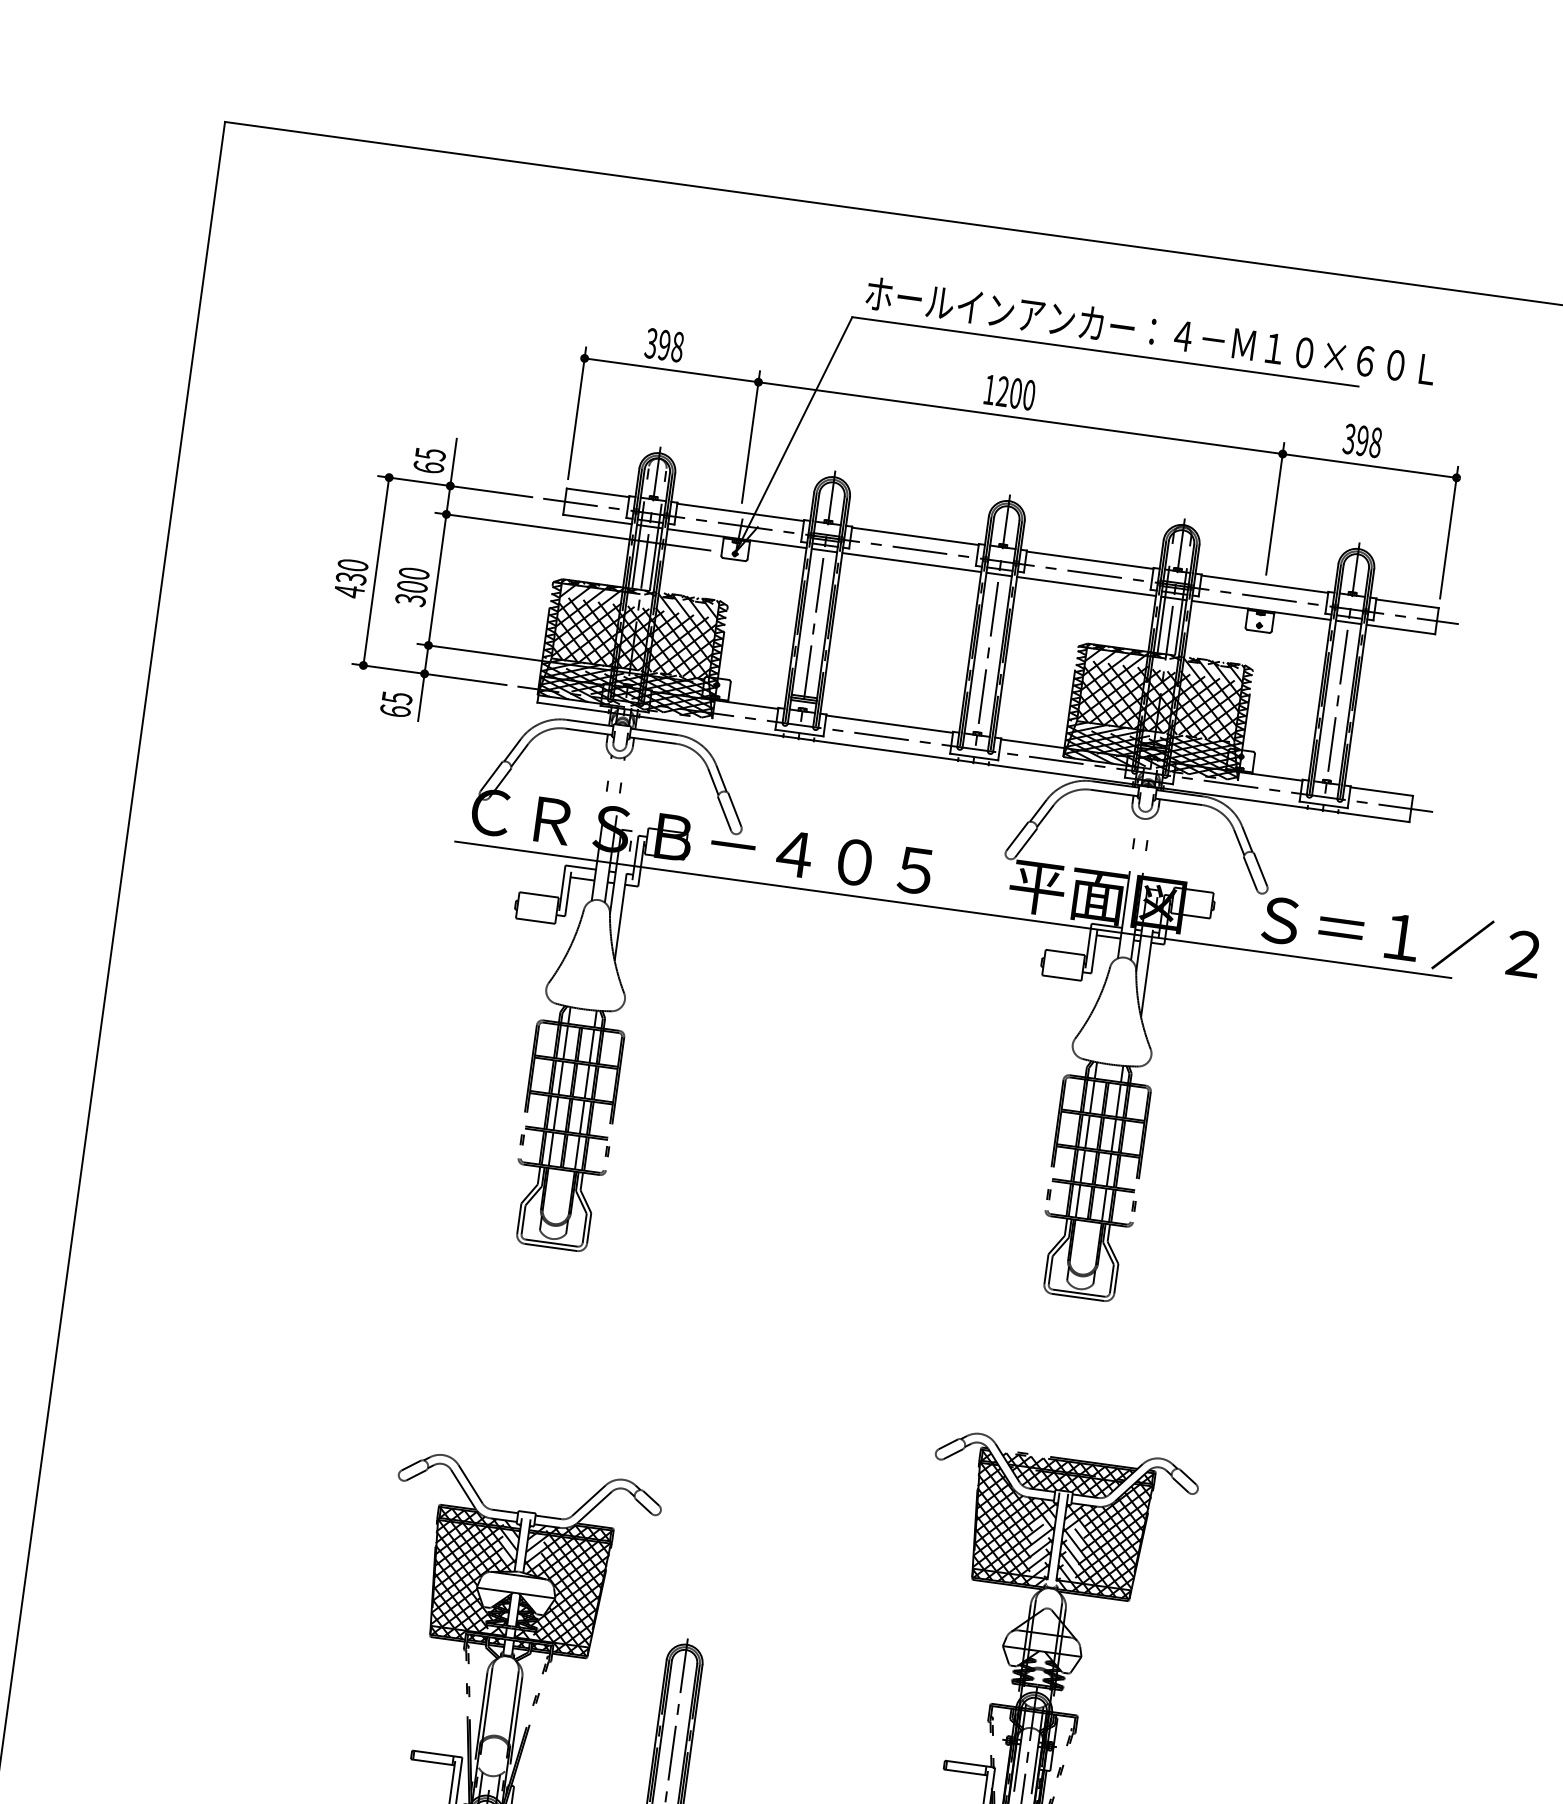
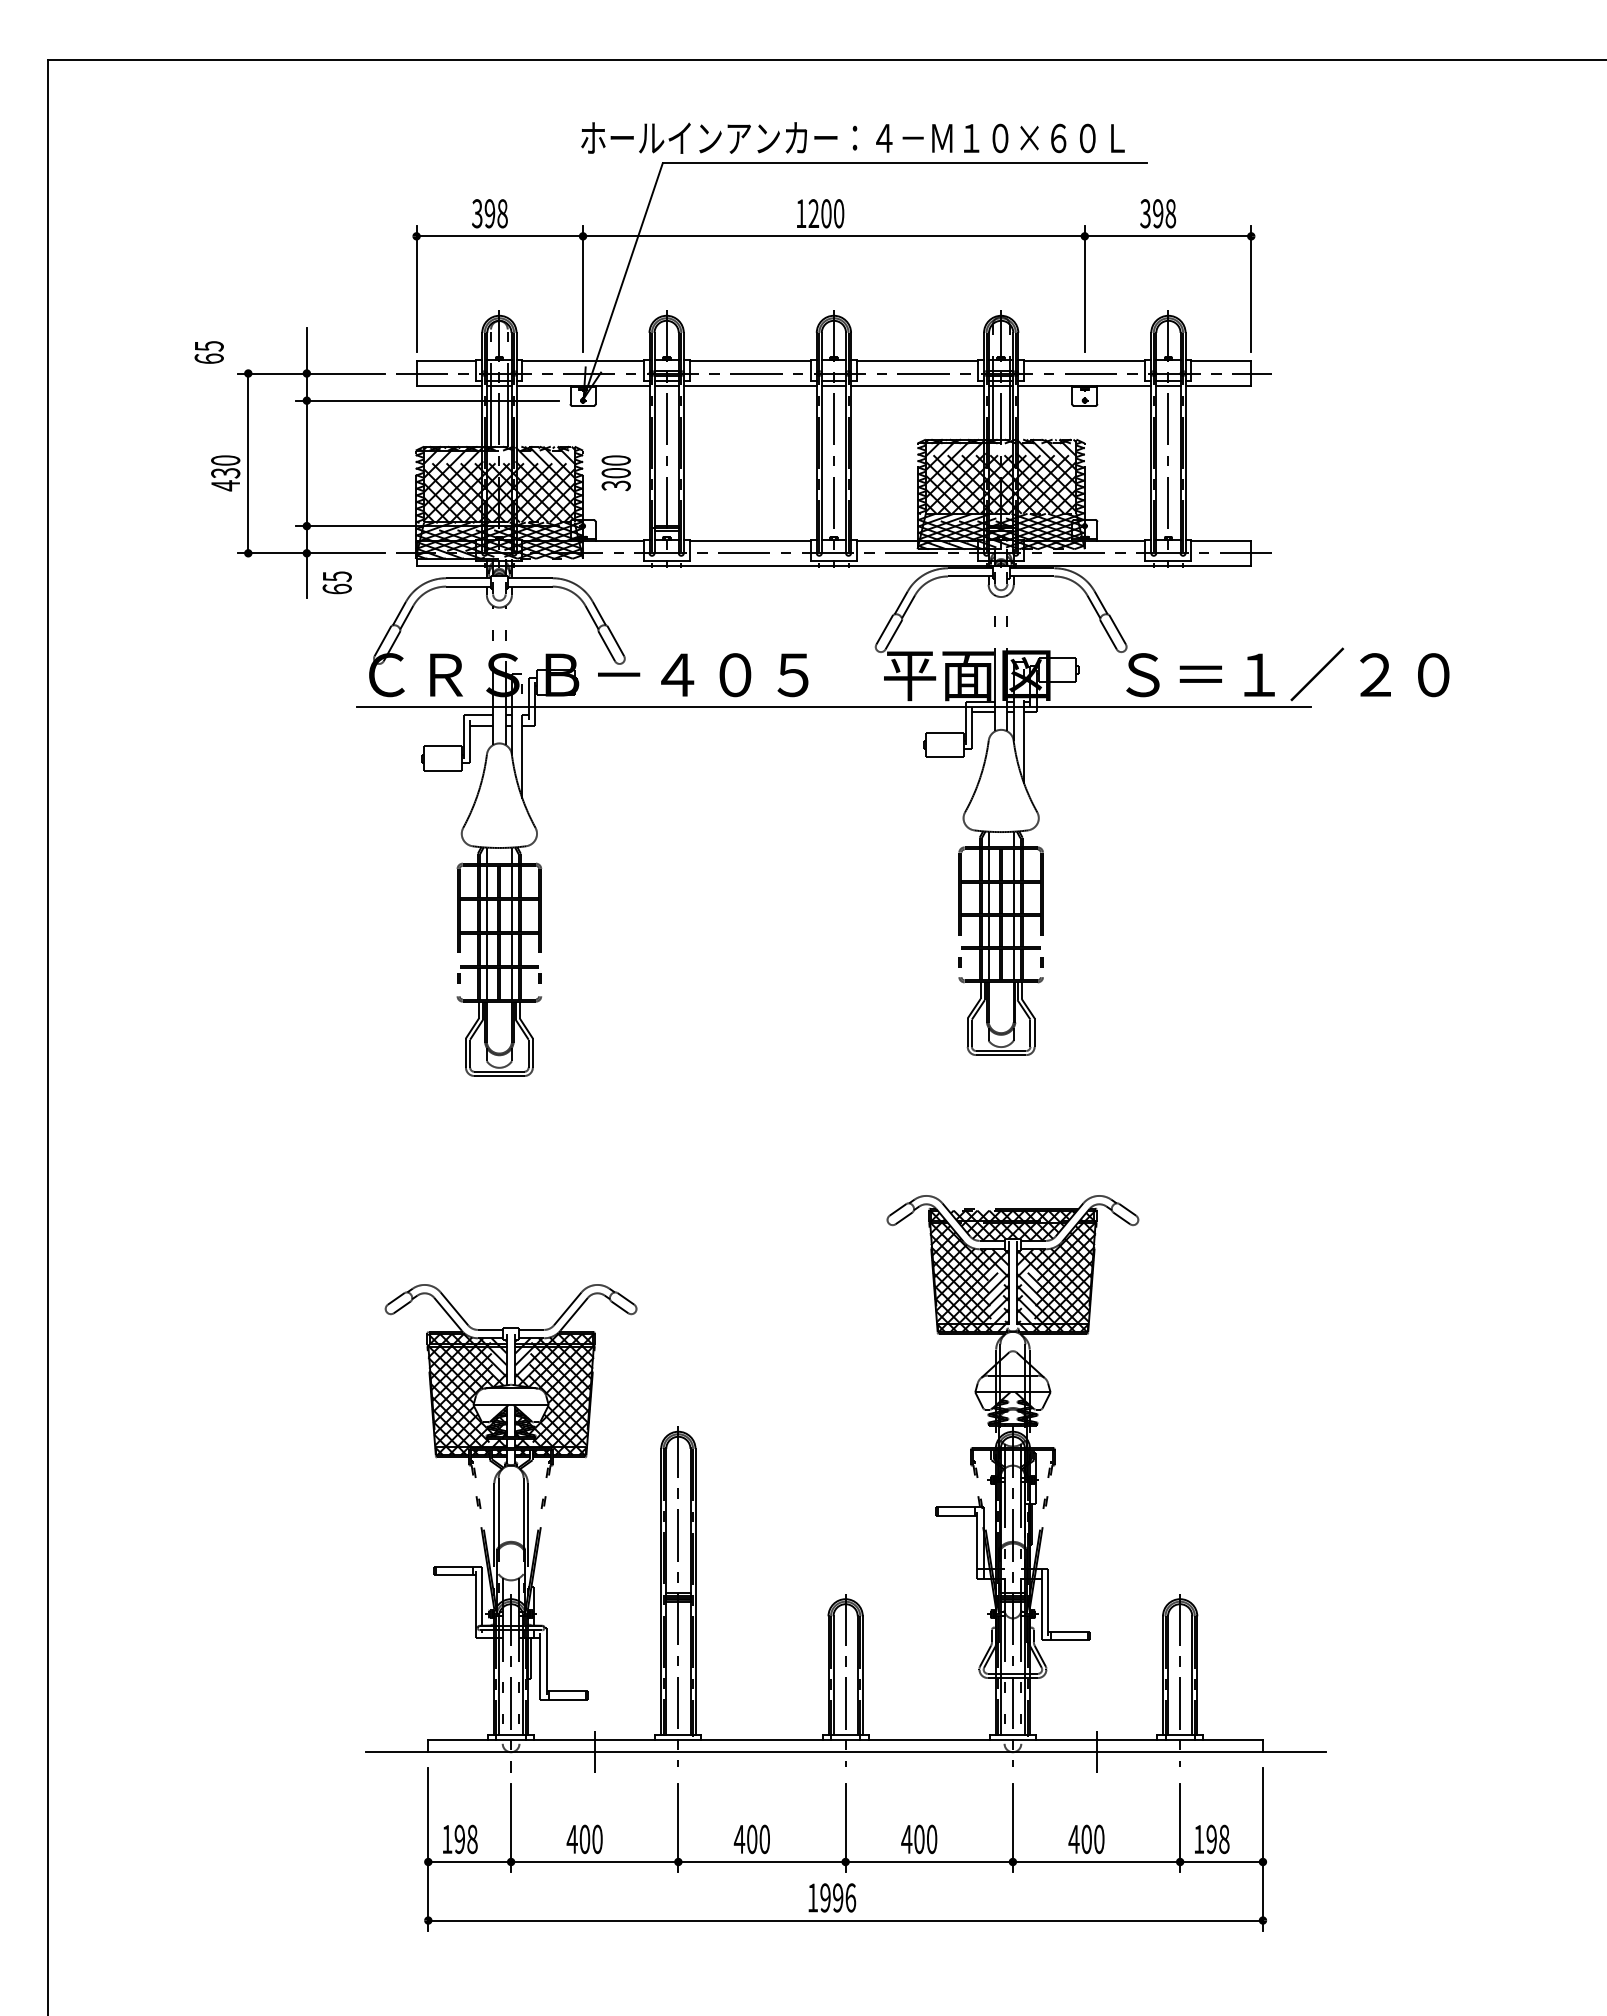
text: (1150, 330) -> (852, 137), moved
text: (428, 460) -> (208, 352), moved
text: (411, 587) -> (615, 473), moved
text: (395, 704) -> (336, 582), moved

